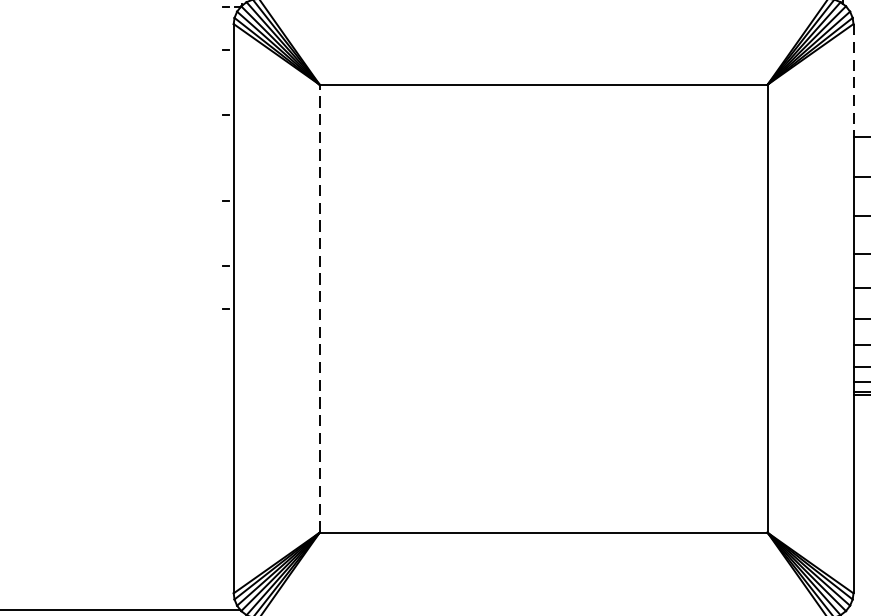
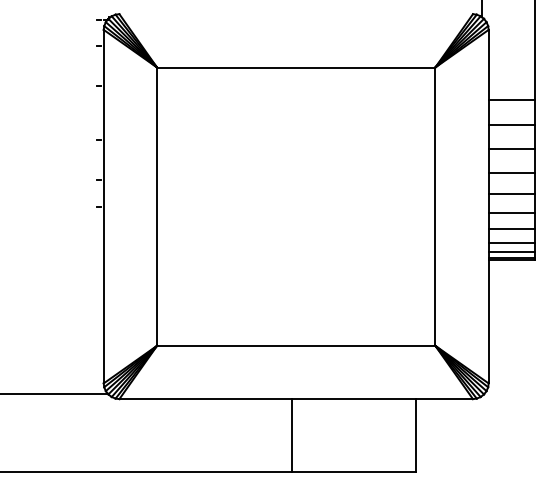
line: (853, 79) -> (488, 64), dashed -> solid
line: (320, 308) -> (157, 206), dashed -> solid

